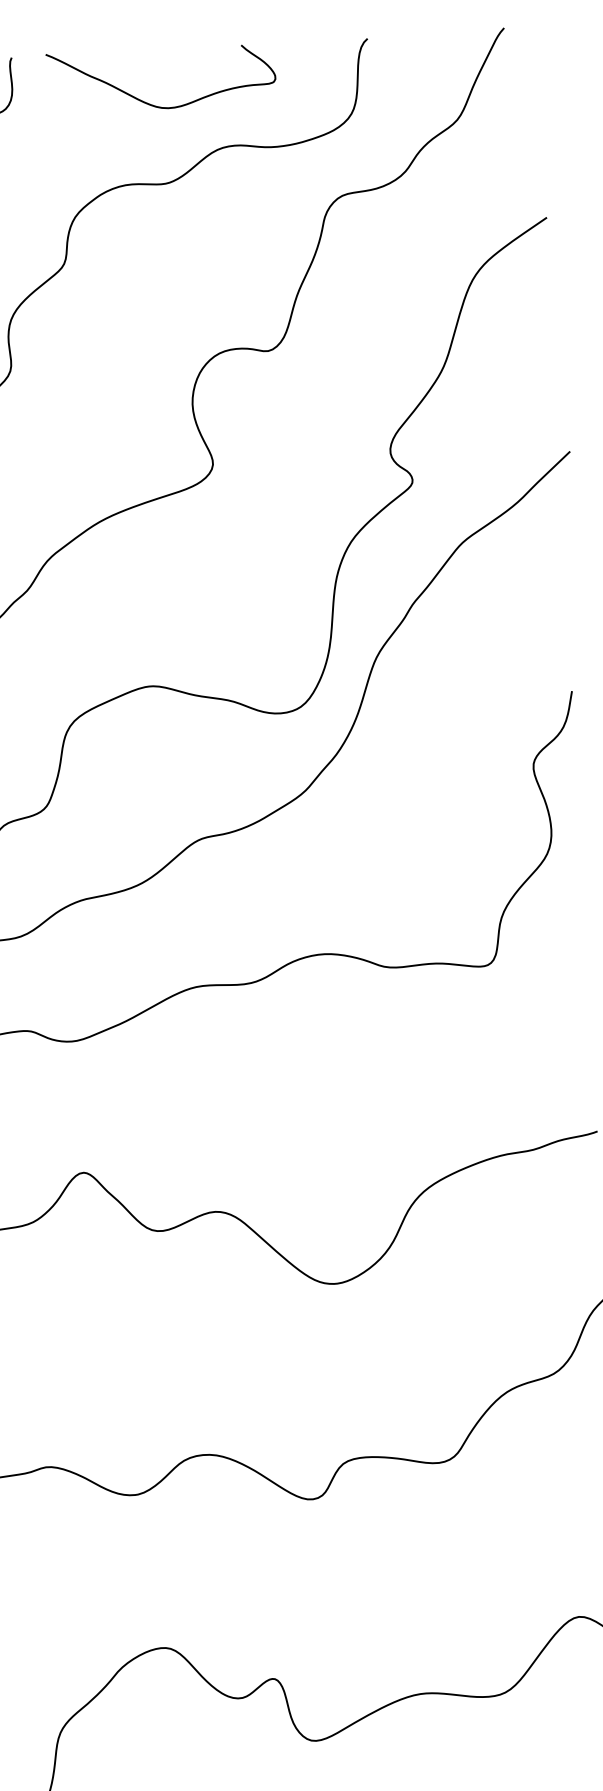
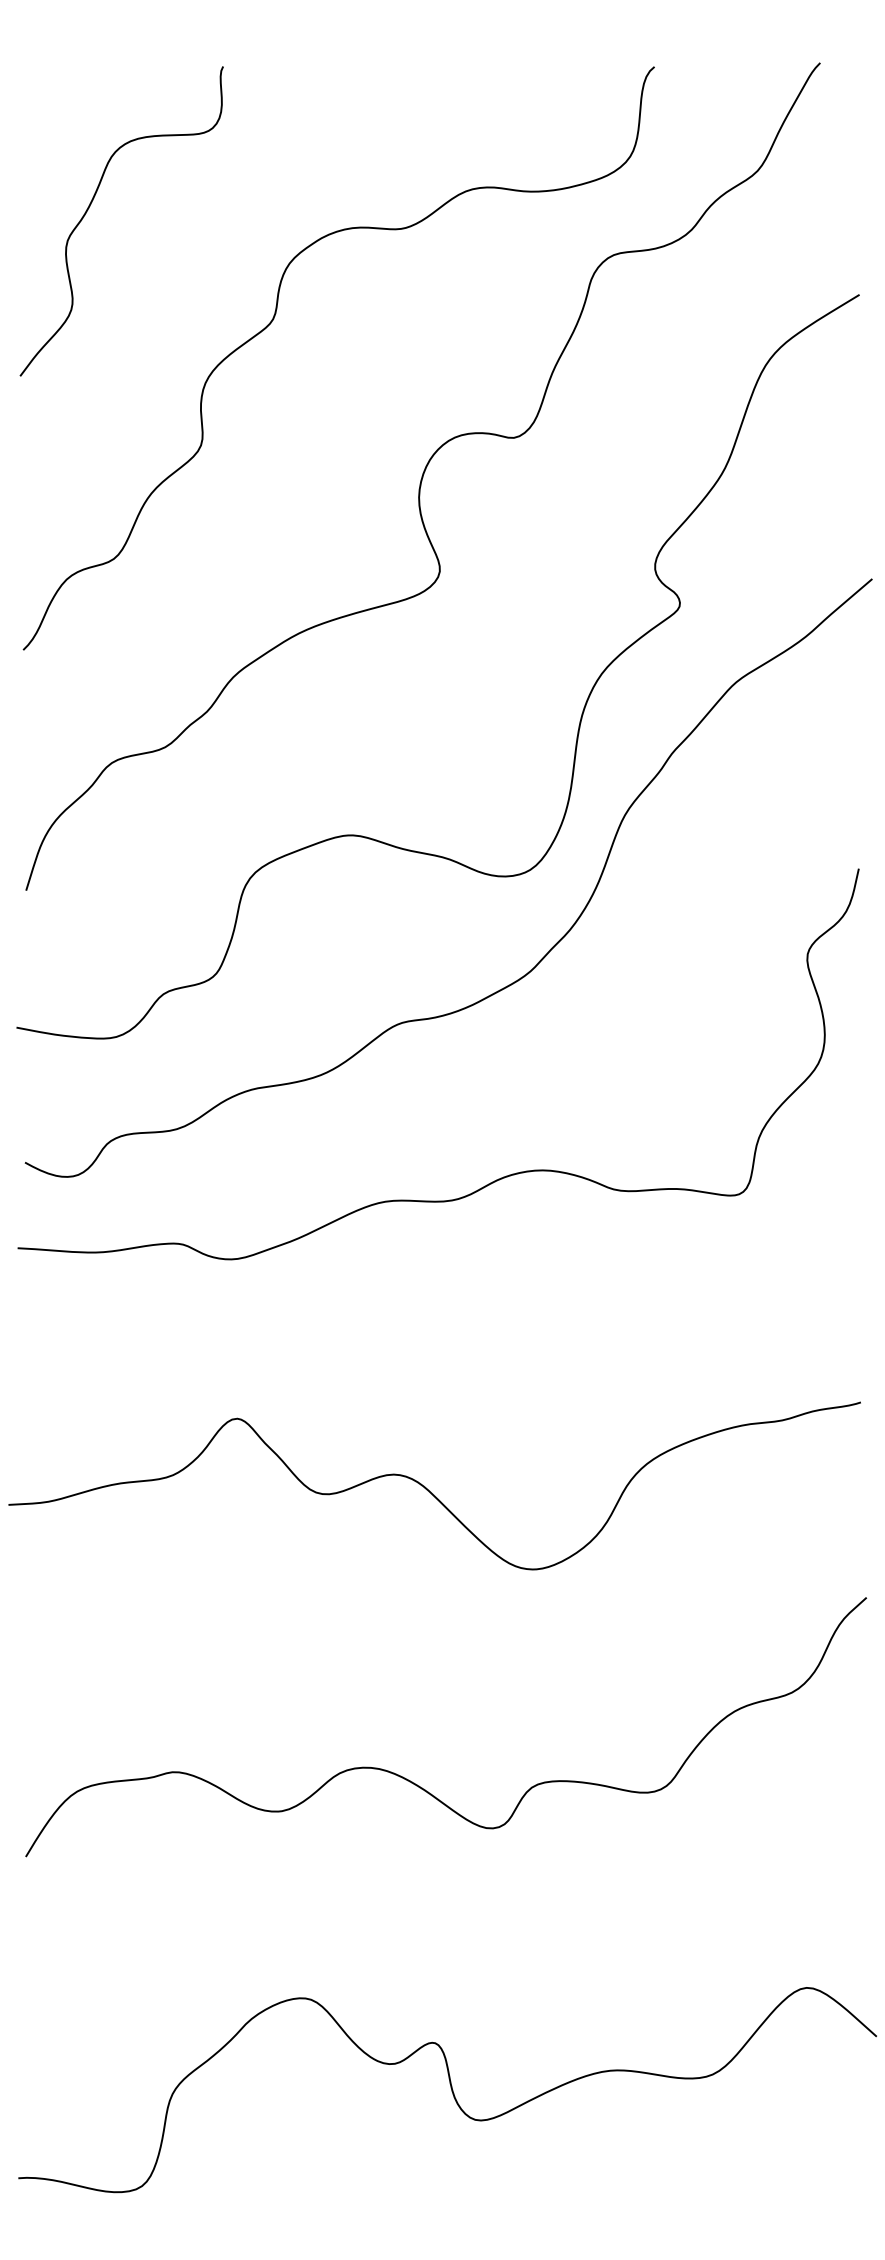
curve: (152, 104) -> (390, 132), removed

